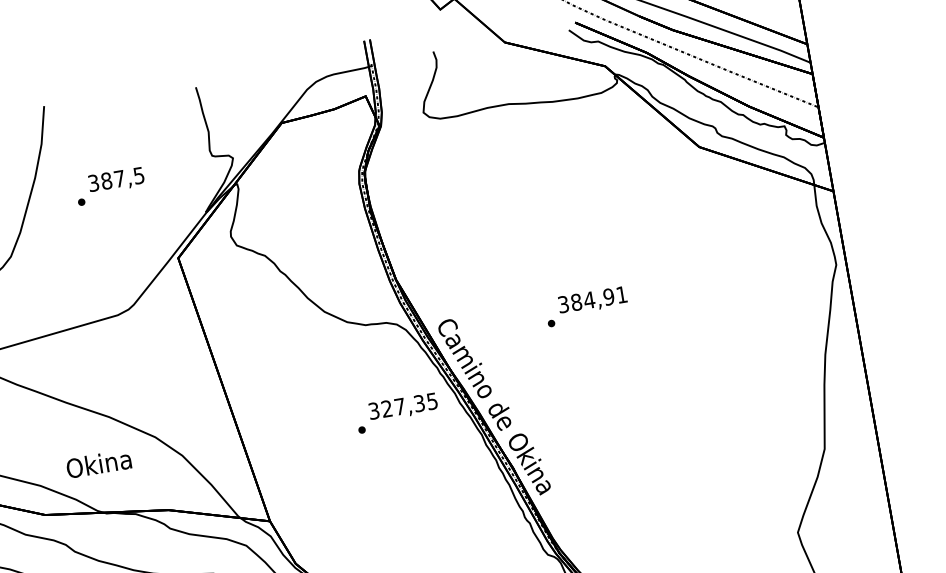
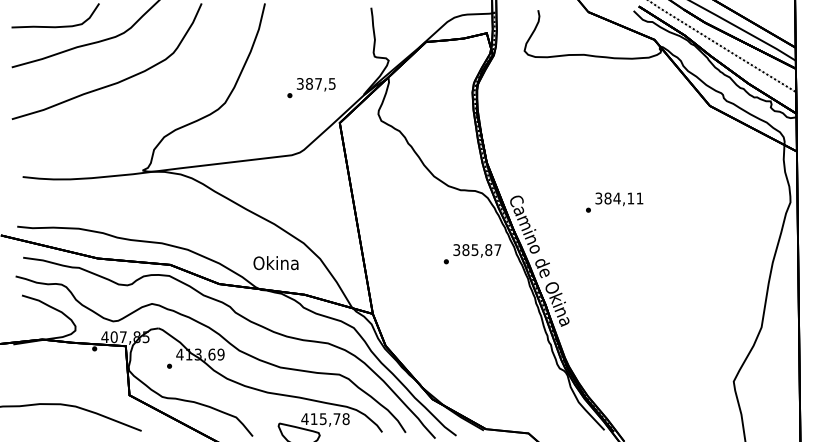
text: (110, 187) -> (311, 88), moved
text: (608, 297) -> (630, 198), 384,91 -> 384,11
text: (409, 405) -> (481, 250), 327,35 -> 385,87
text: (98, 464) -> (275, 263), moved

